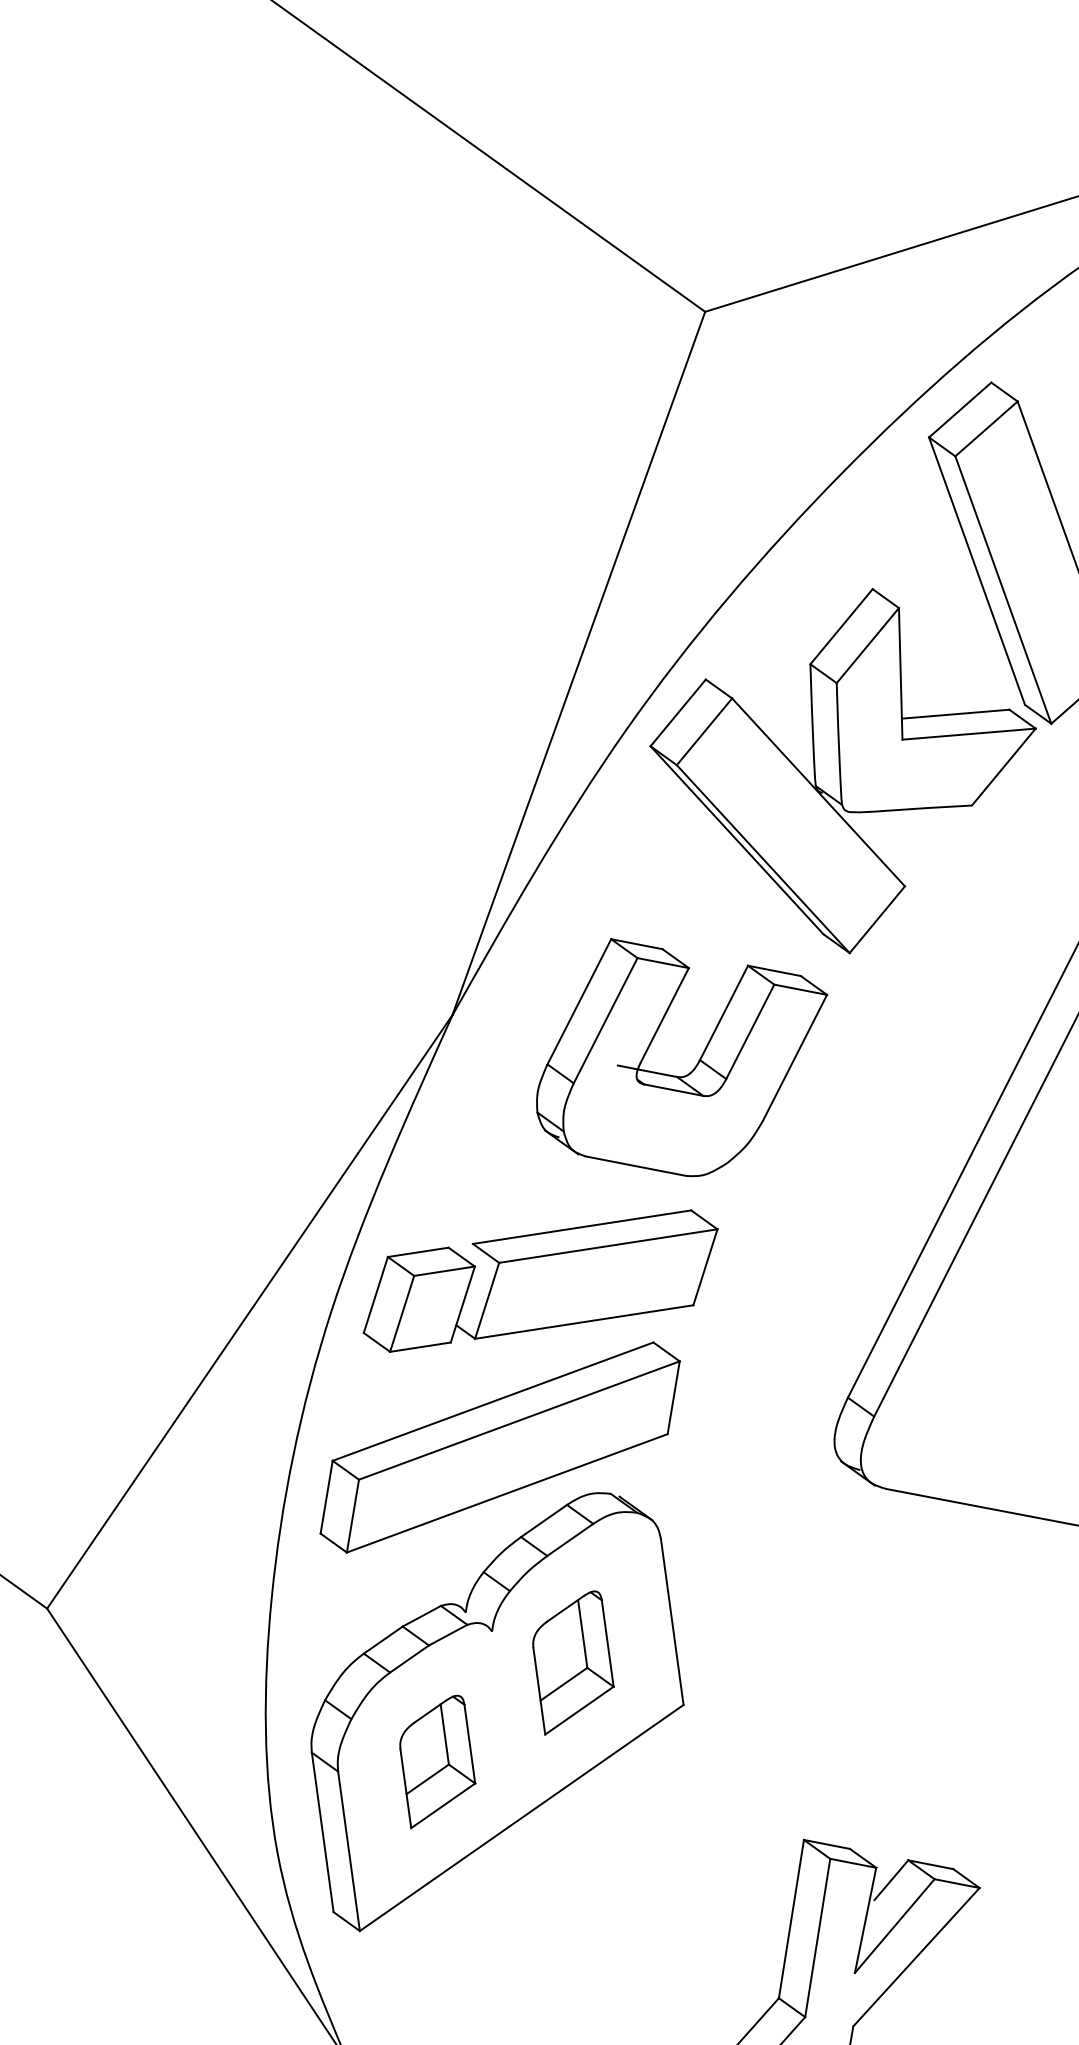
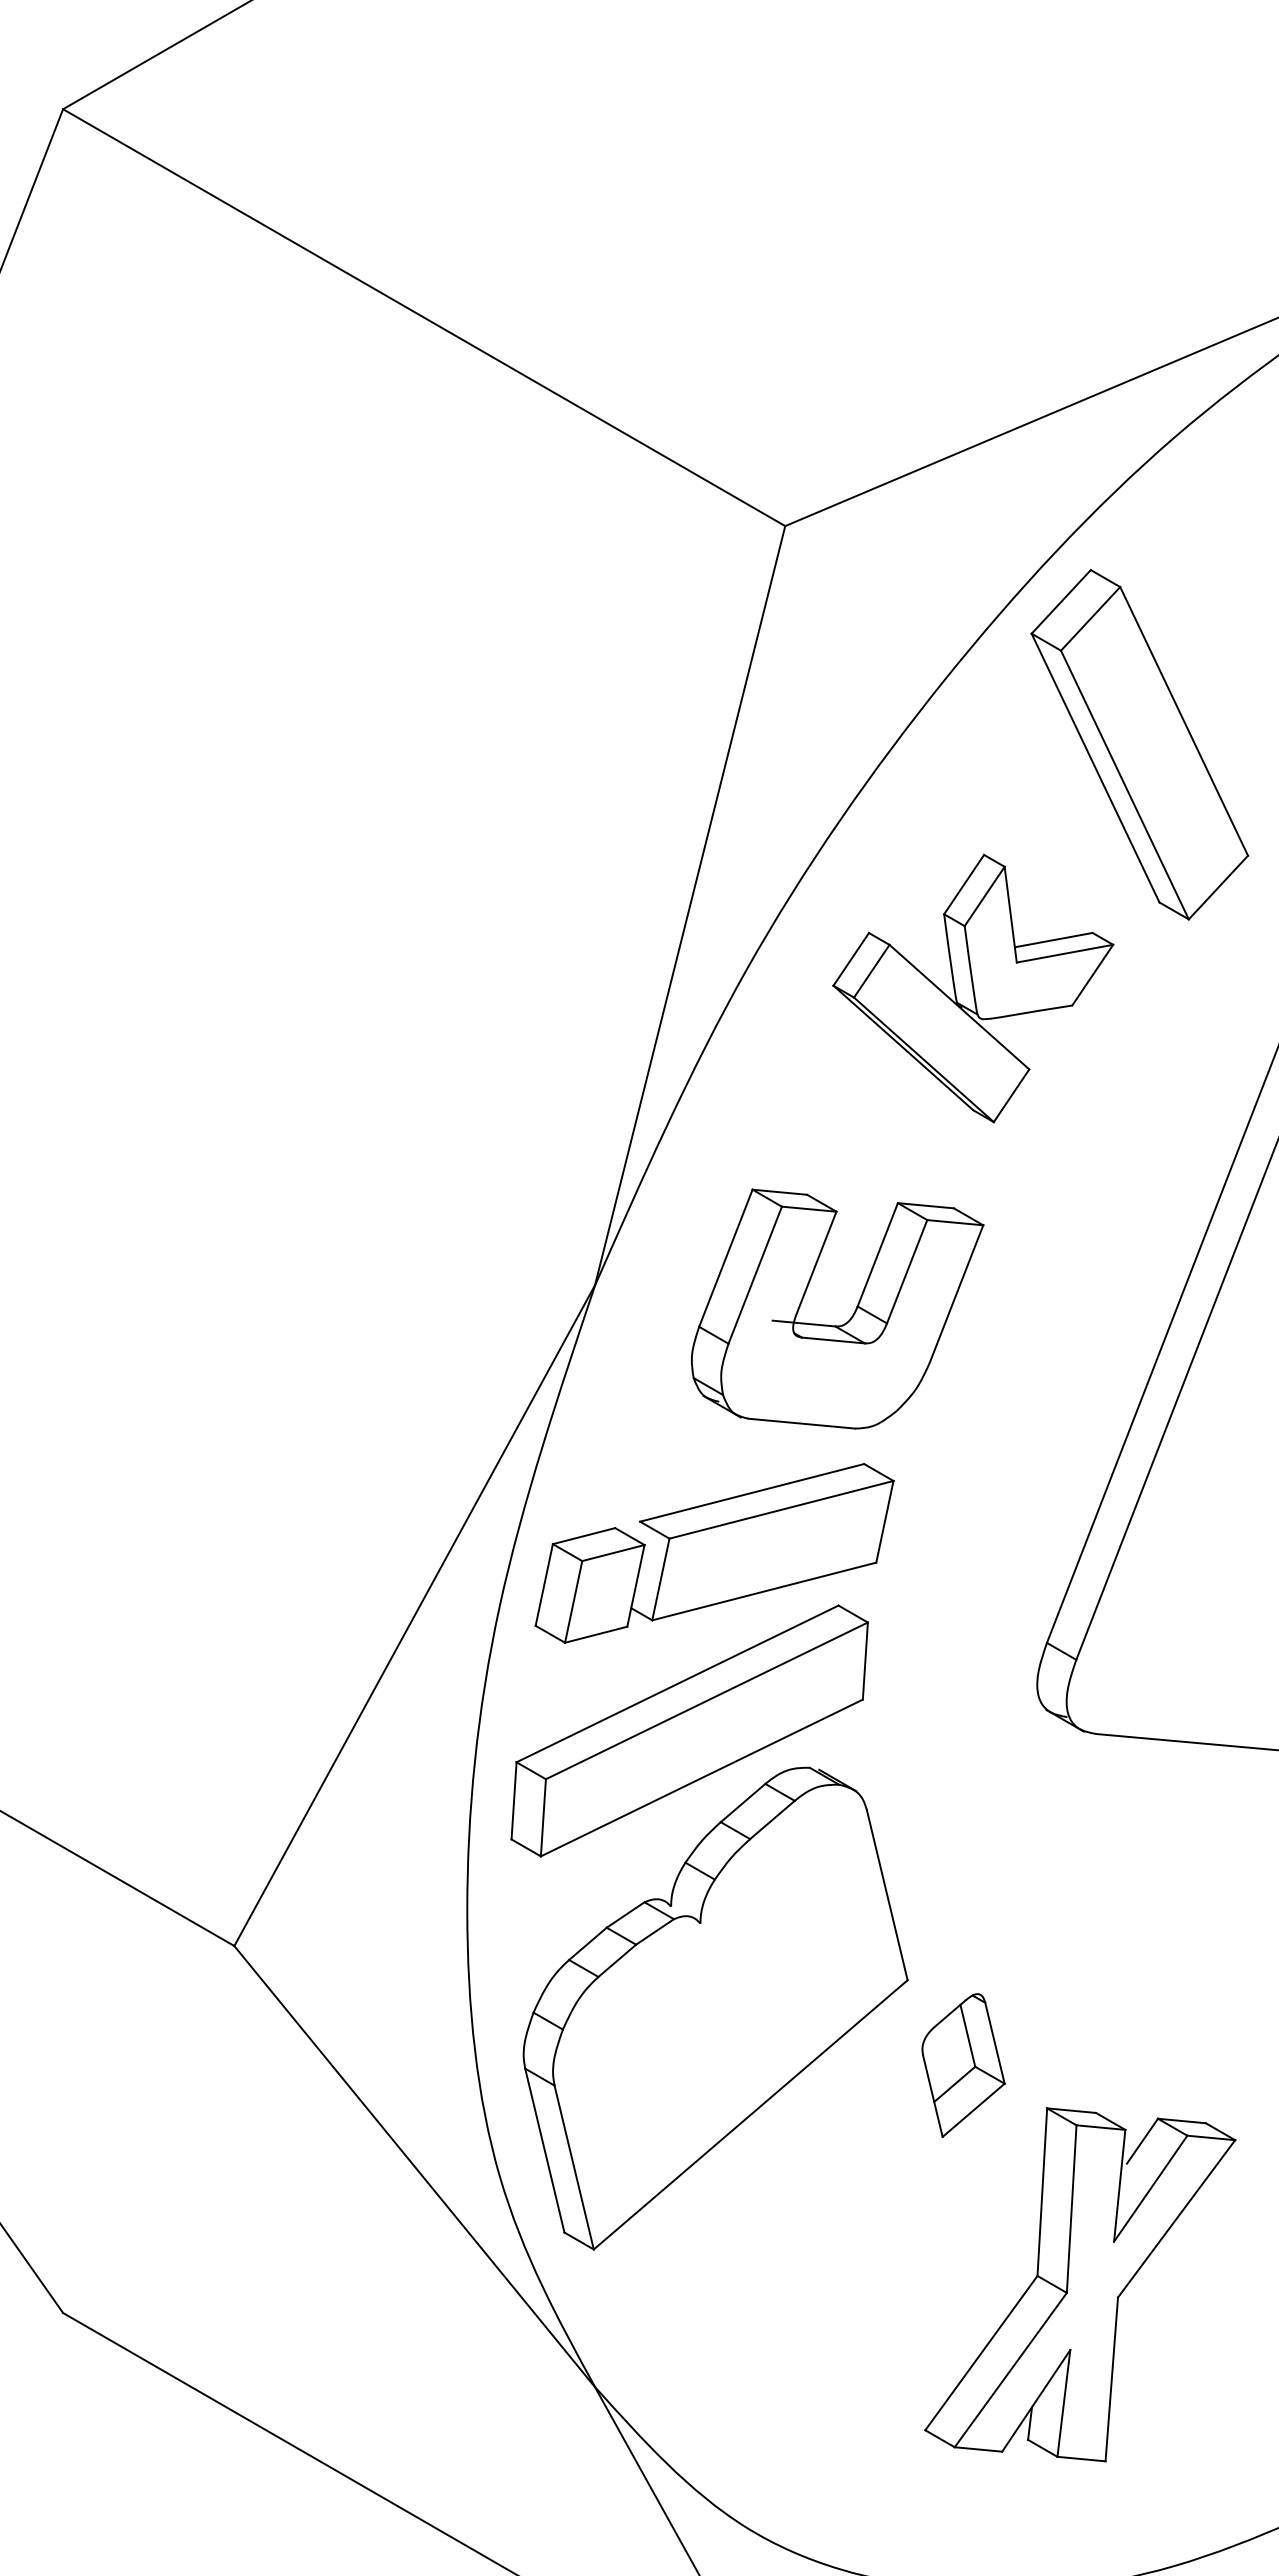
part: (840, 768) -> (973, 988), size x0.7
part: (573, 1663) -> (788, 1948), removed
part: (437, 1762) -> (963, 2065), moved

